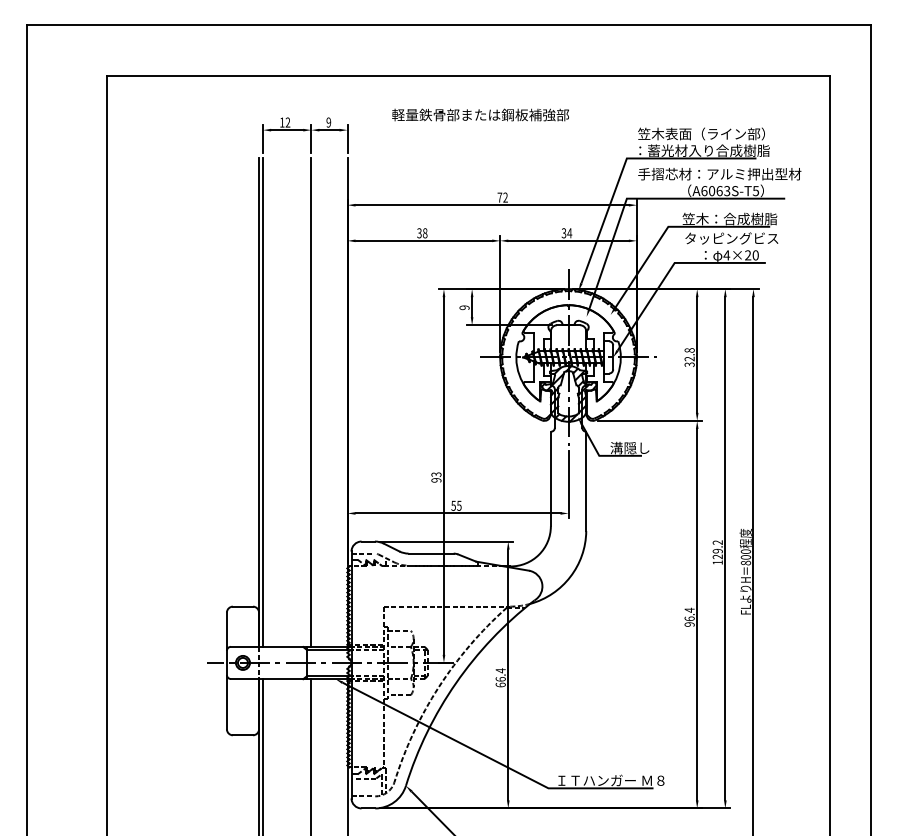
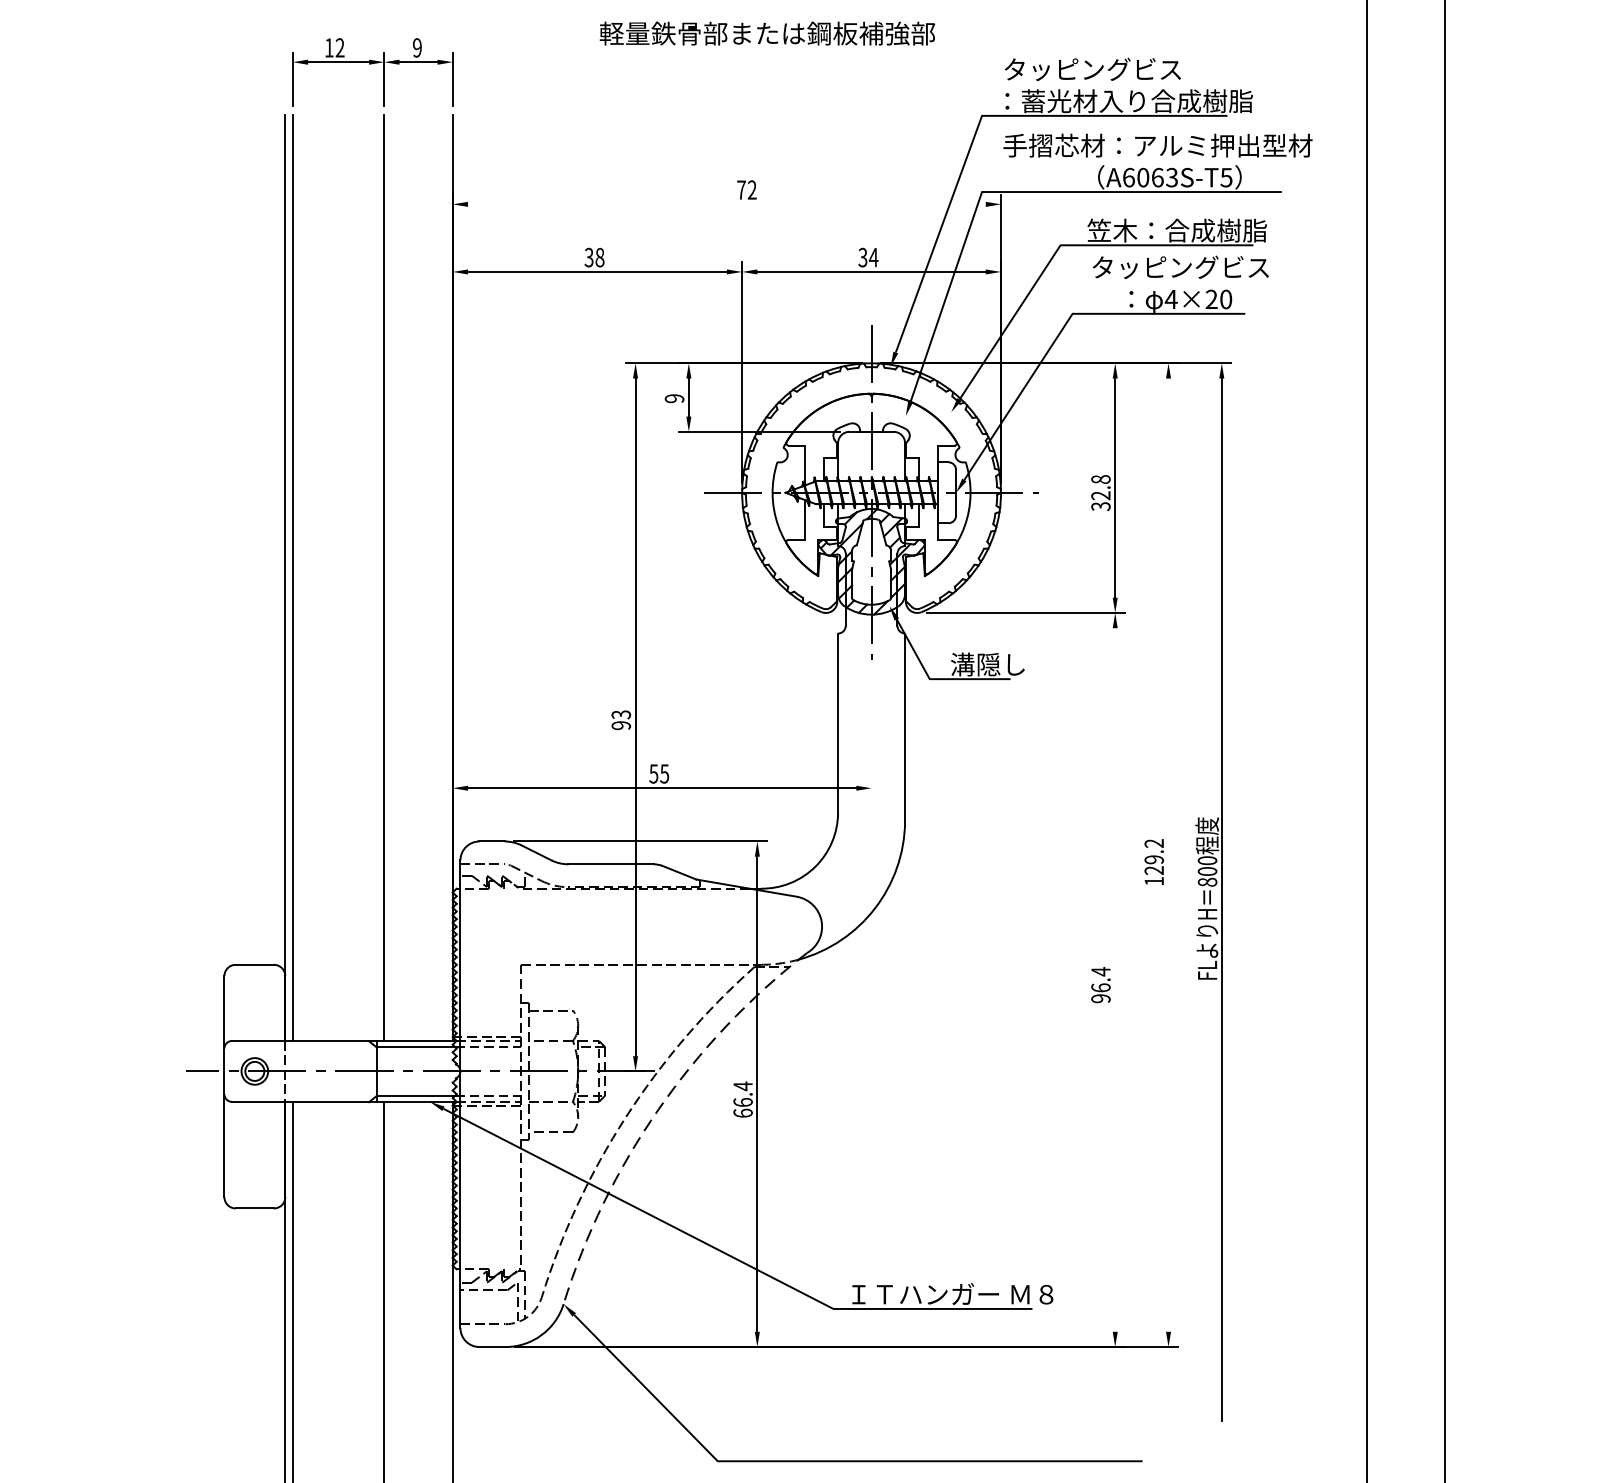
text: (480, 114) -> (767, 32), moved
text: (701, 133) -> (1123, 68), 笠木表面（ライン部） -> タッピングビス
line: (491, 205) -> (725, 204), removed
line: (568, 484) -> (871, 733), removed
line: (725, 548) -> (1168, 854), removed
line: (697, 614) -> (1115, 979), removed
arc: (456, 683) -> (659, 1110), solid -> dashed

